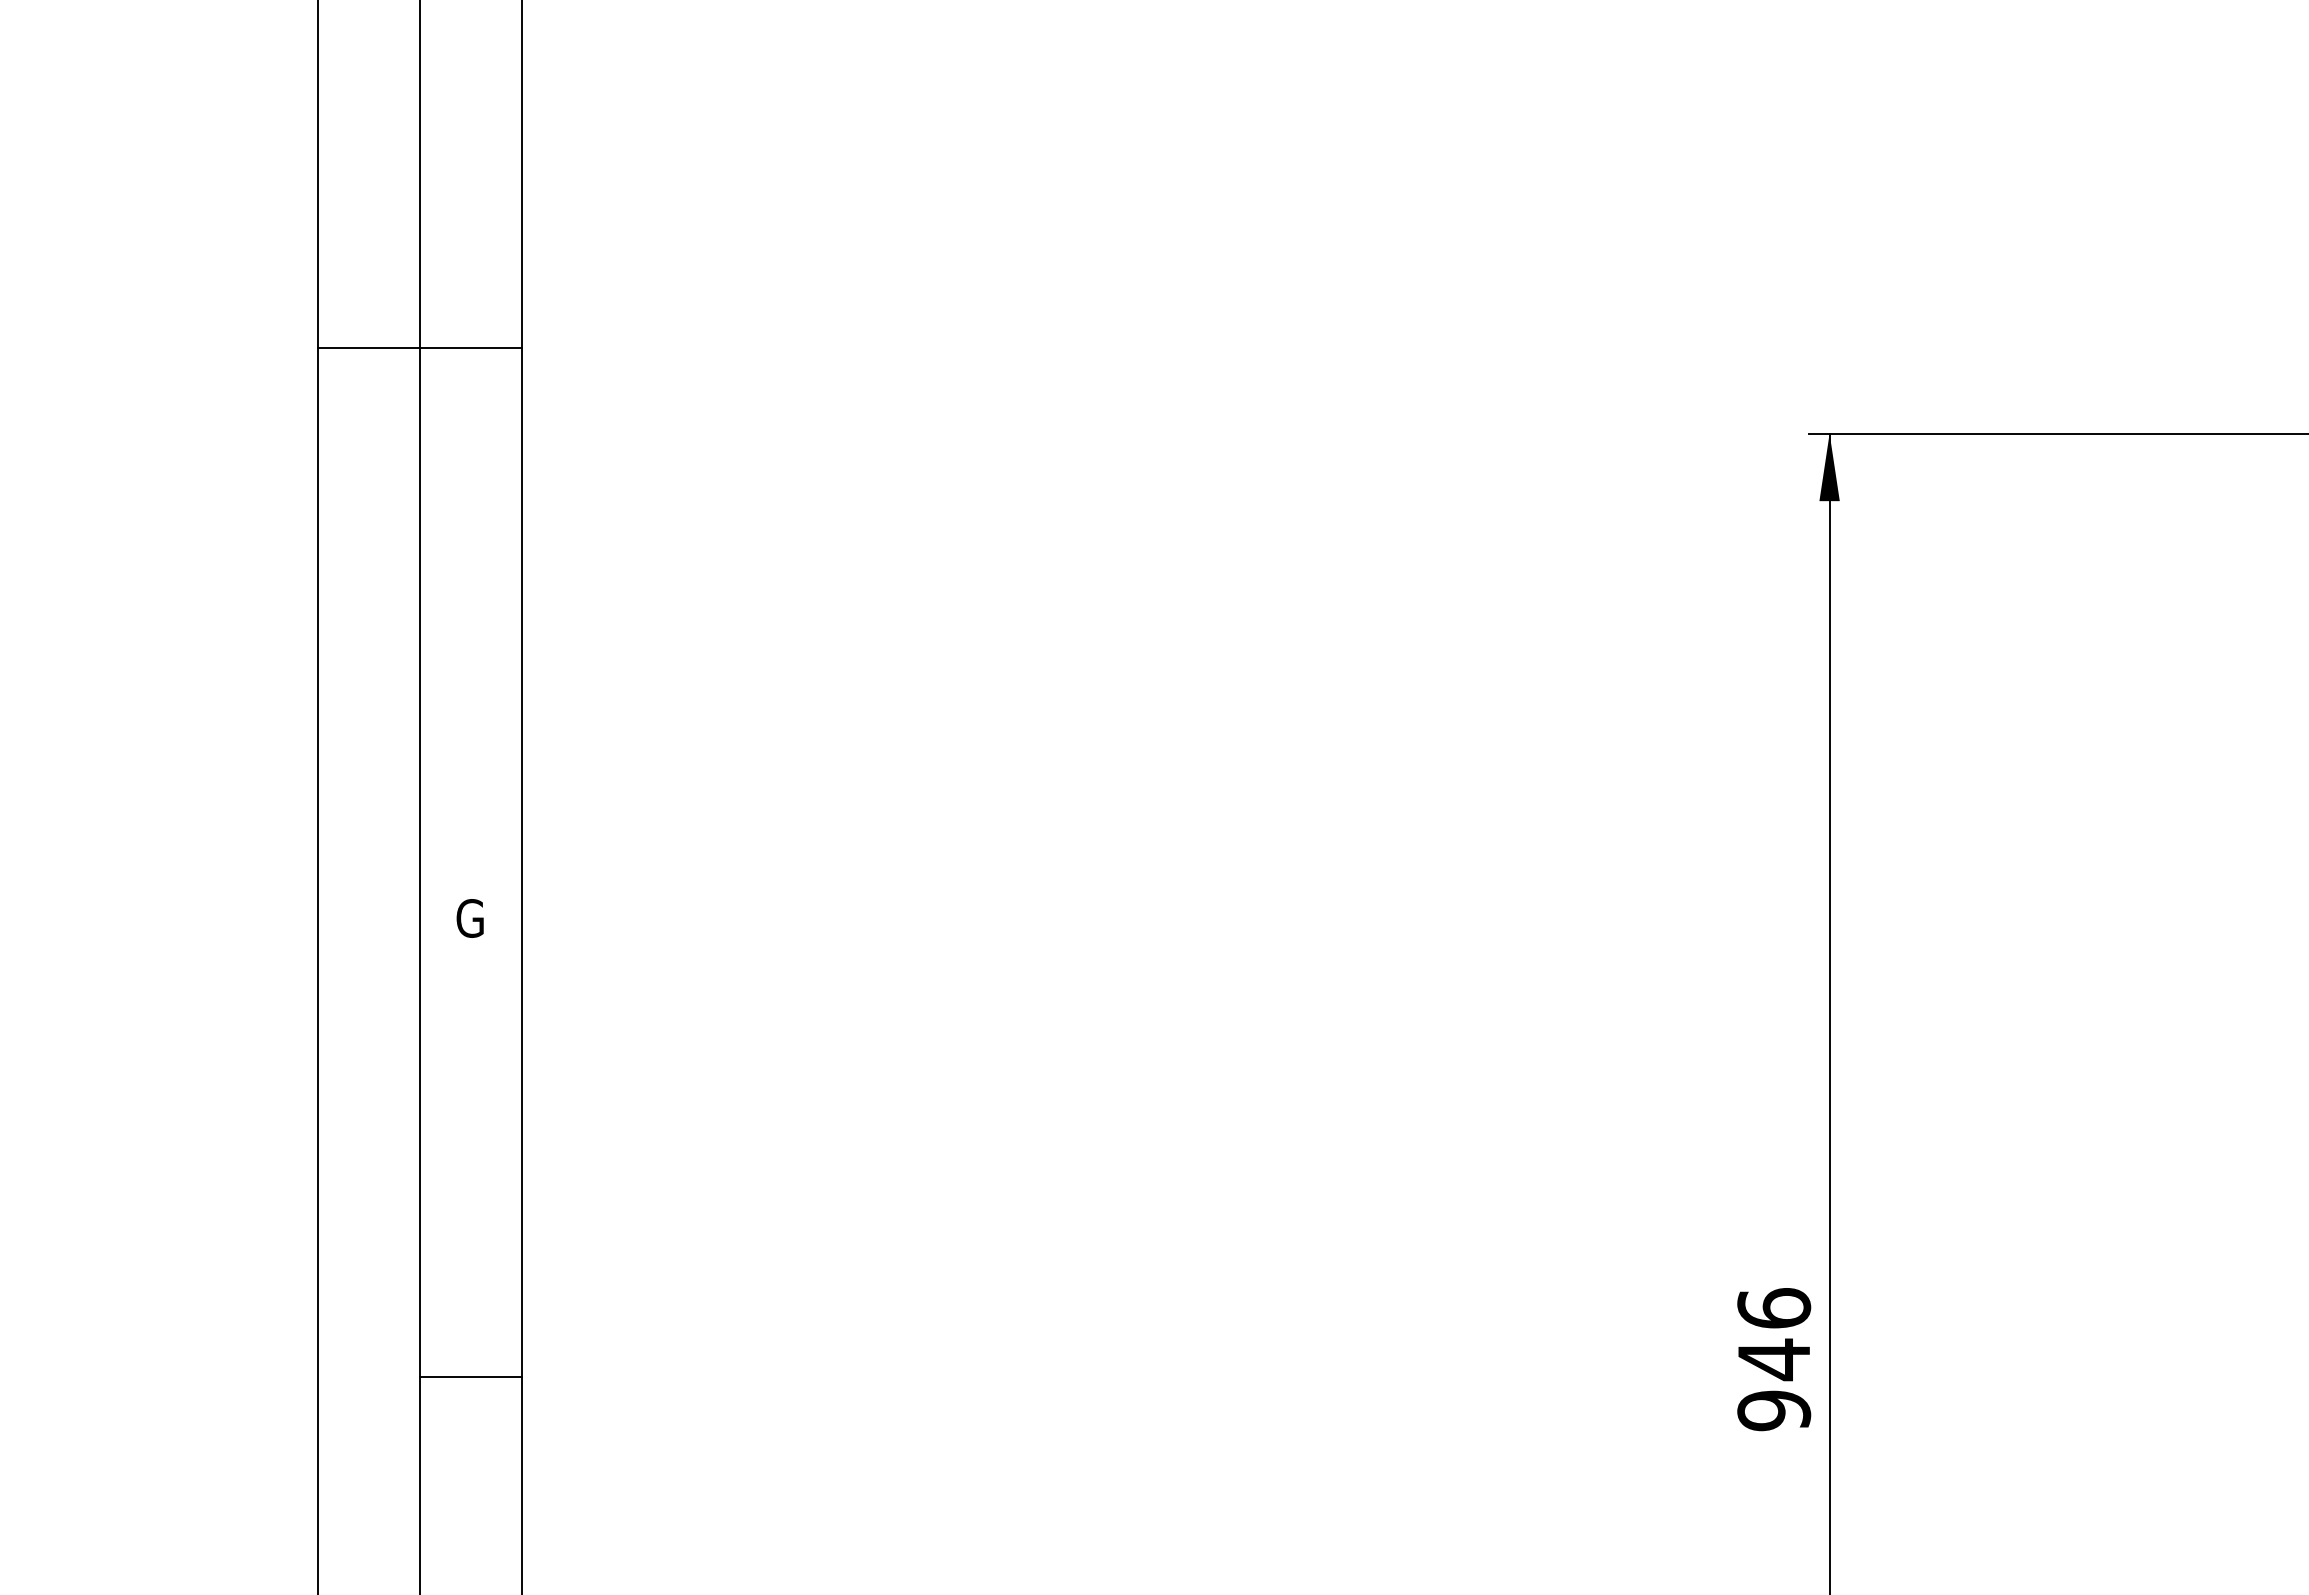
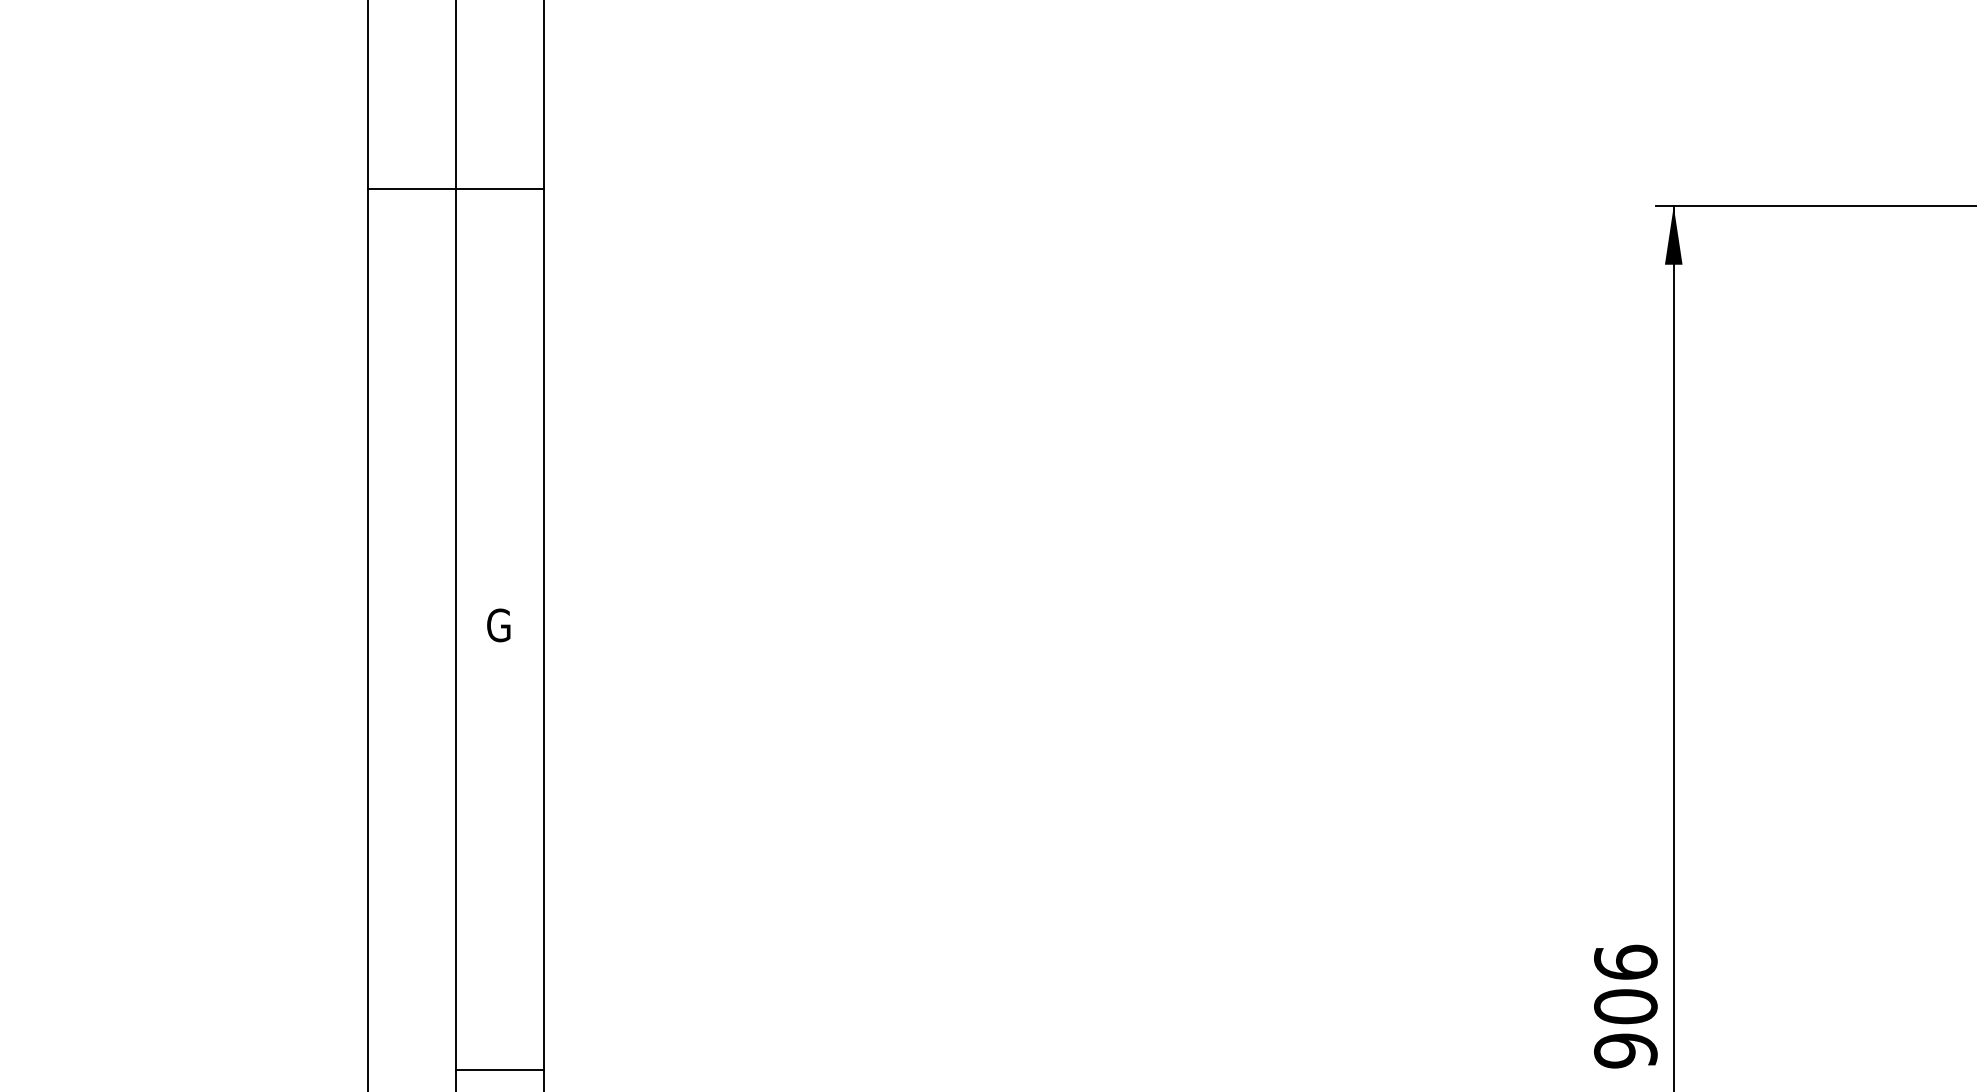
line: (420, 347) -> (455, 188), moved
text: (1774, 1359) -> (1626, 1006), 946 -> 906
line: (471, 1377) -> (499, 1069), moved

